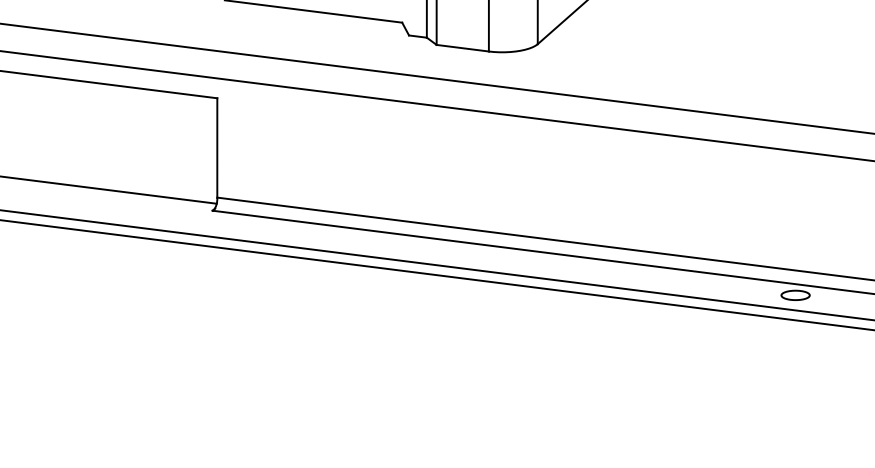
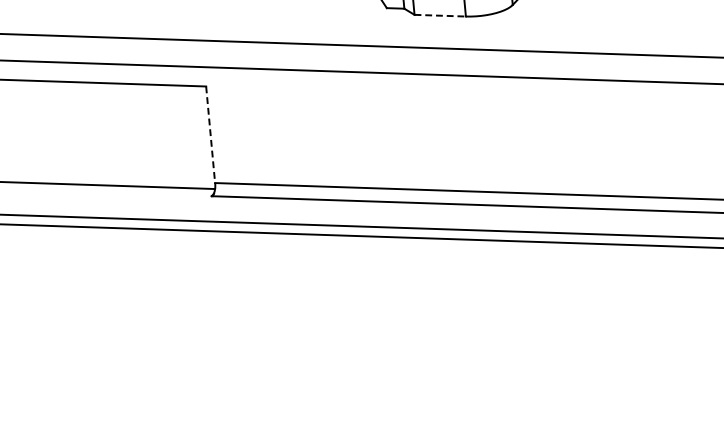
line: (463, 48) -> (440, 15), solid -> dashed
line: (217, 147) -> (210, 134), solid -> dashed

